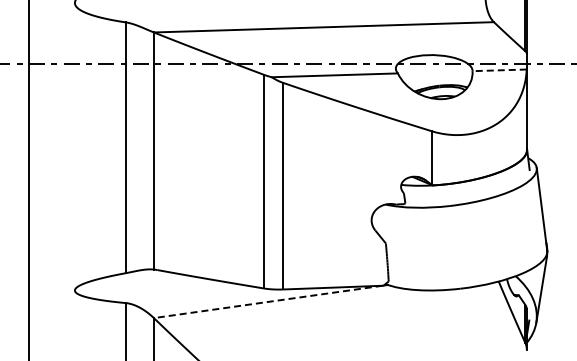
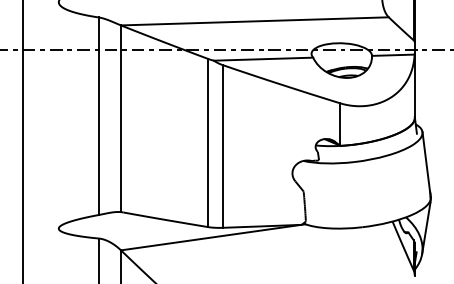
line: (499, 70) -> (393, 55), dashed -> solid
line: (267, 301) -> (210, 237), dashed -> solid

